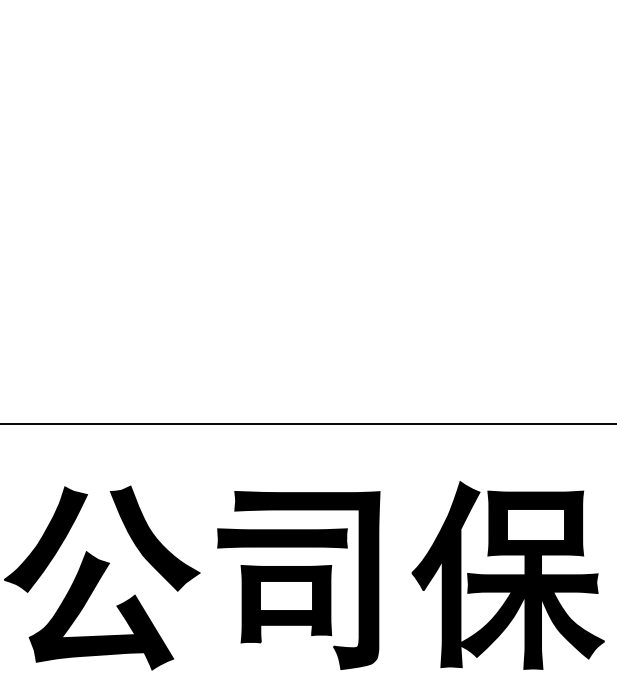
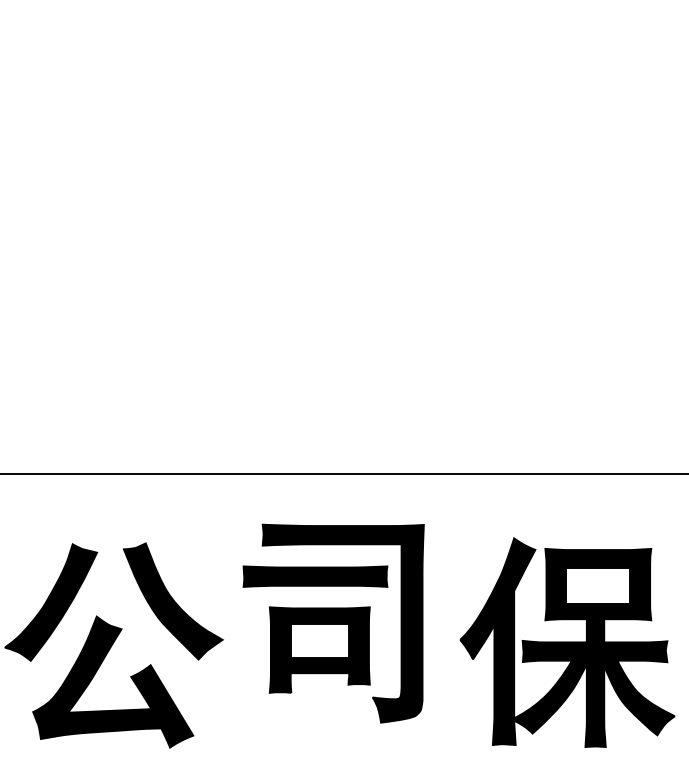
part: (298, 580) -> (333, 623), moved

